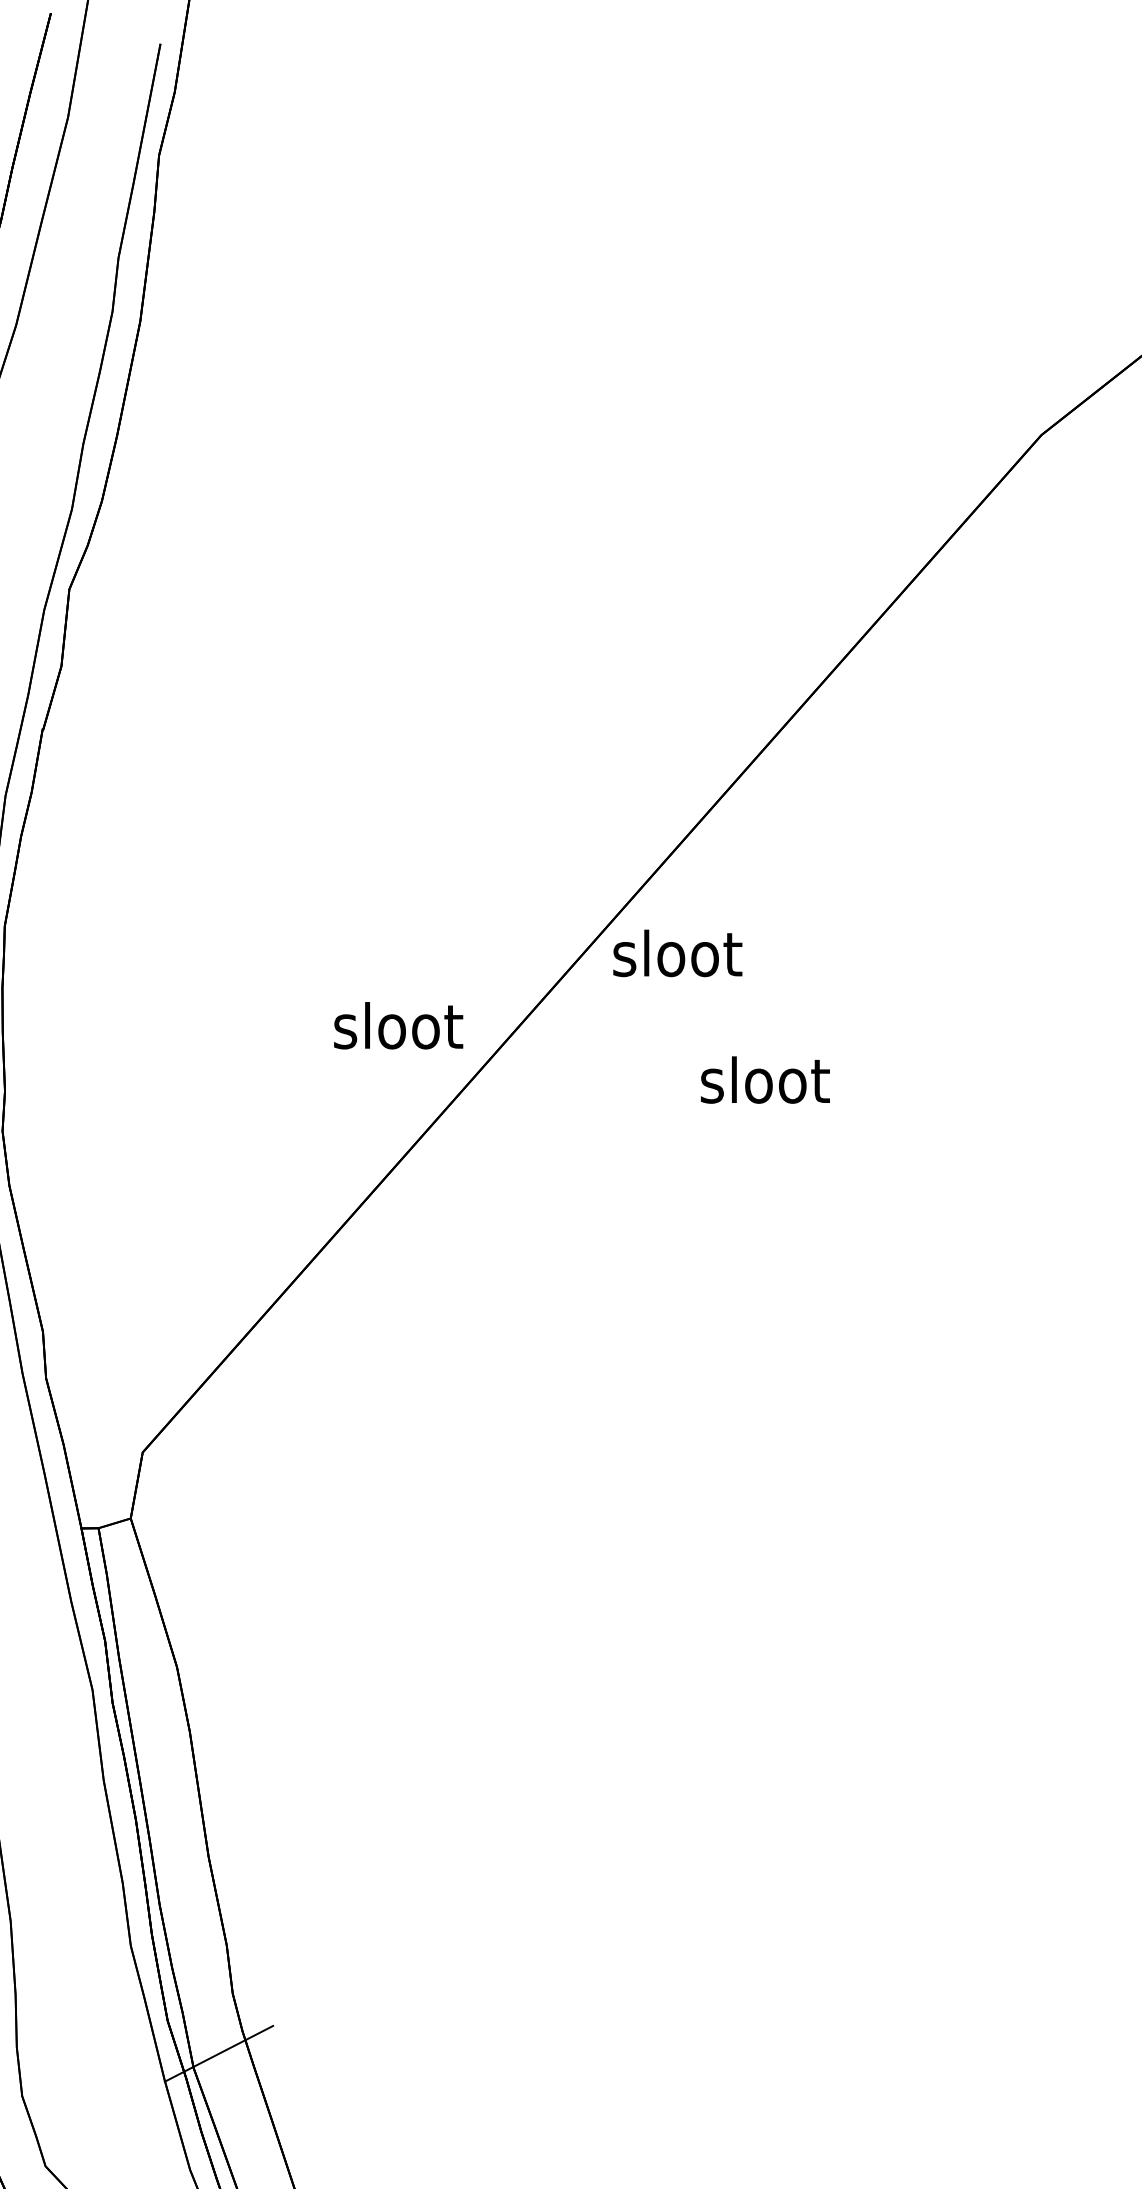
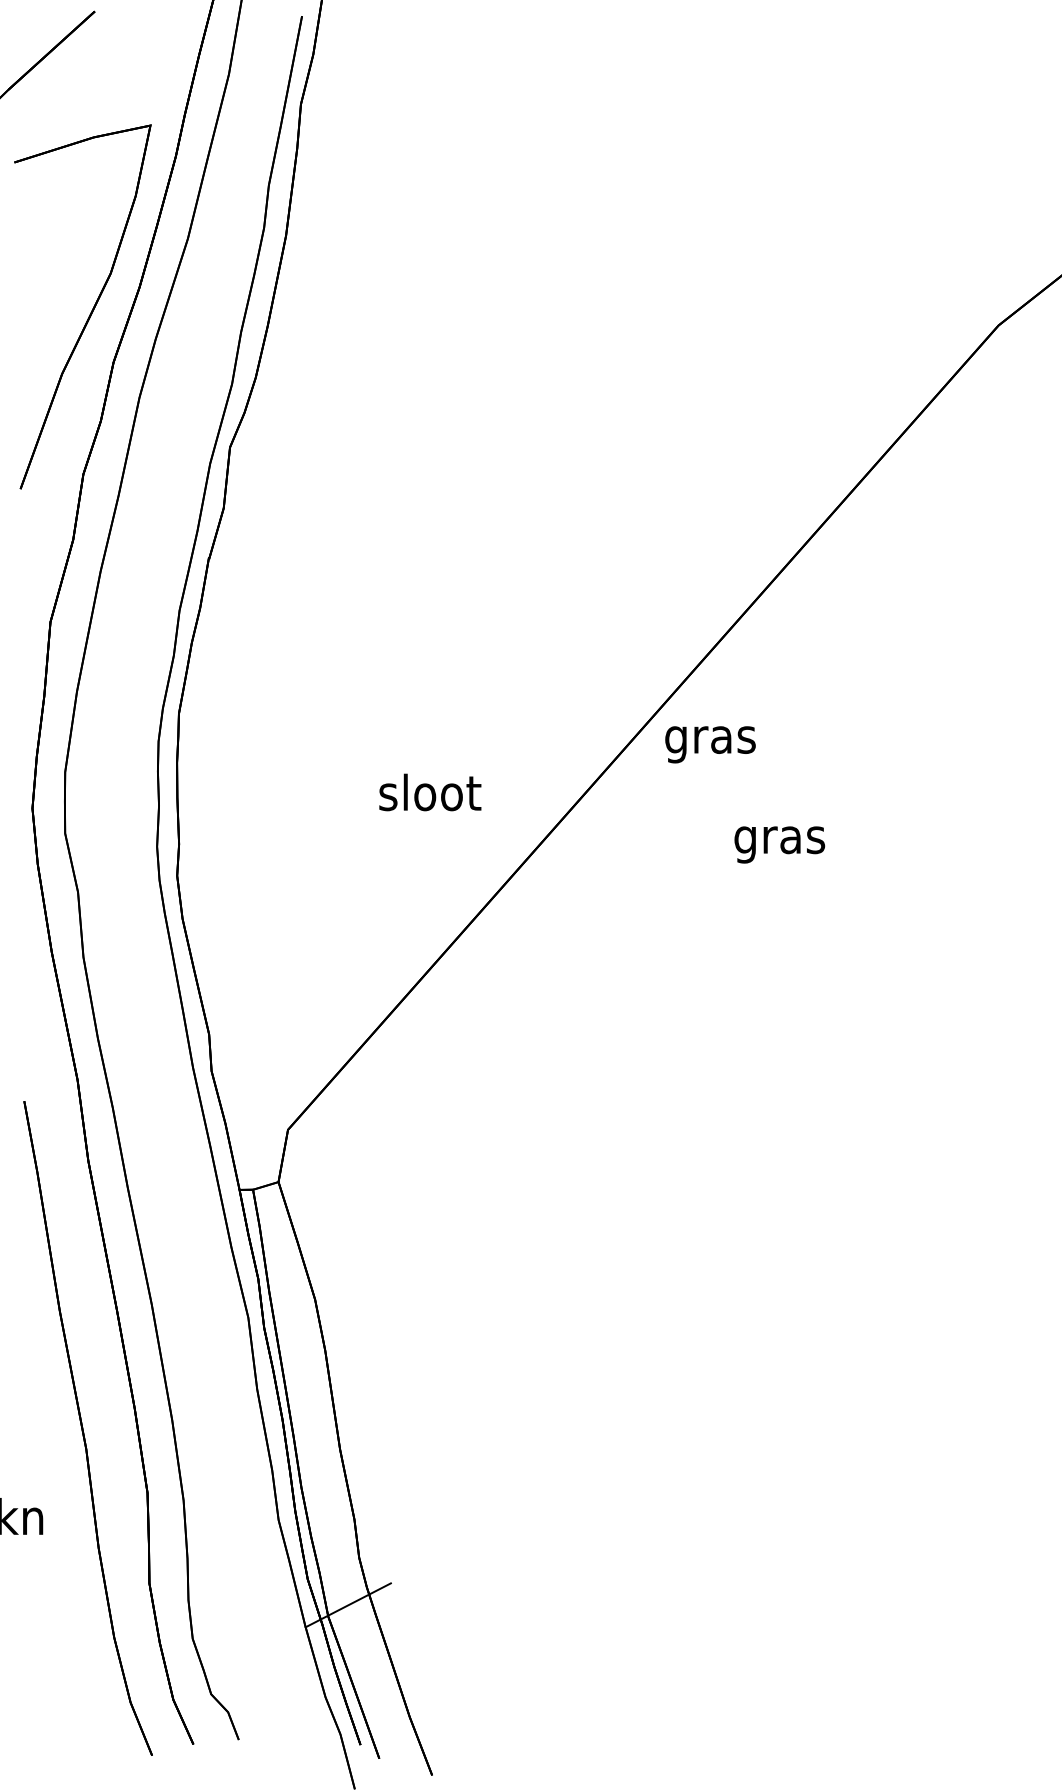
text: (678, 958) -> (711, 739), sloot -> gras
text: (398, 1025) -> (430, 792), moved
text: (765, 1085) -> (780, 839), sloot -> gras

